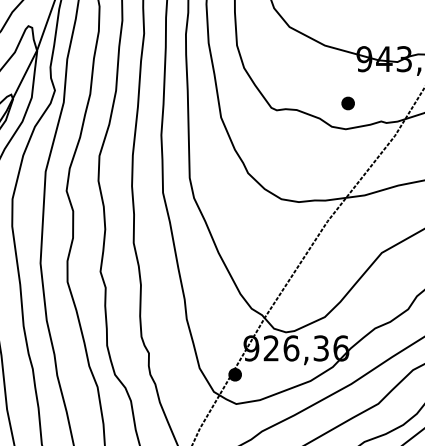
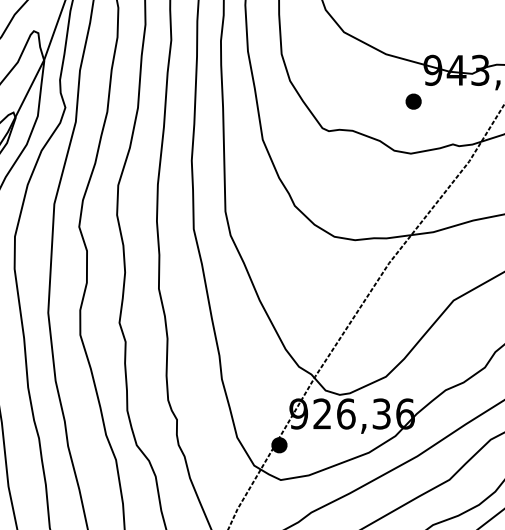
part: (347, 103) -> (412, 101), moved

